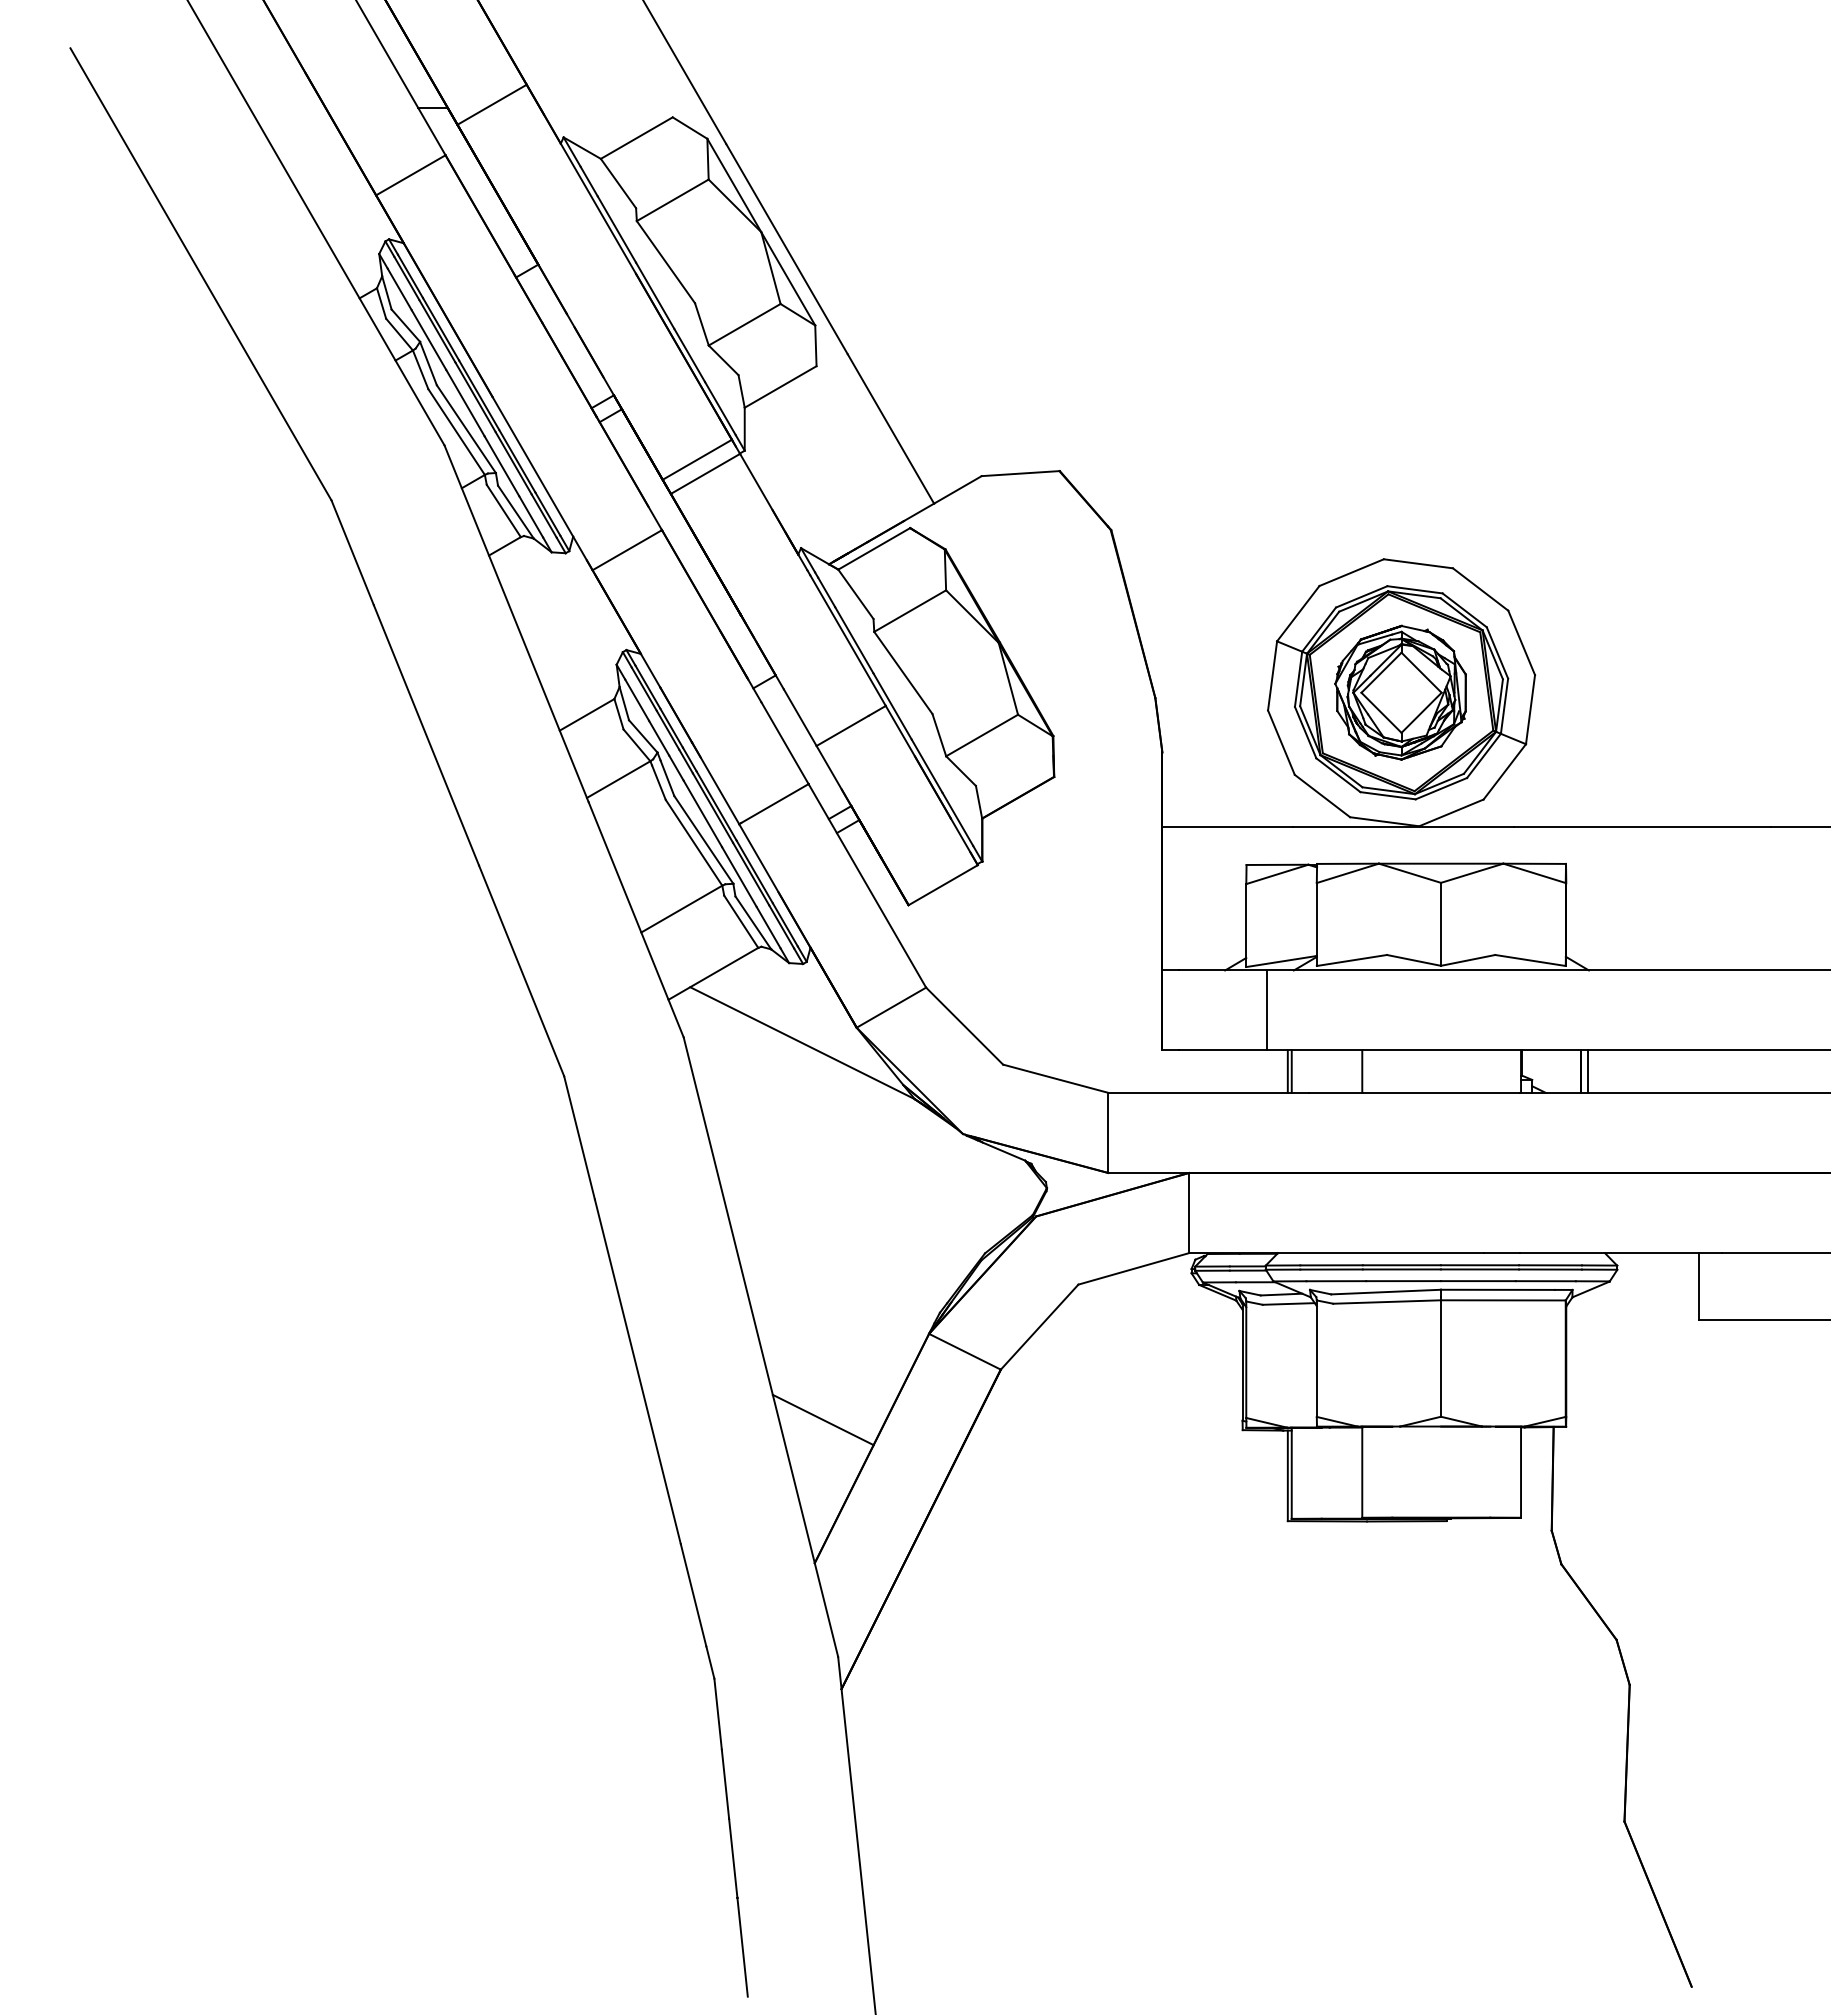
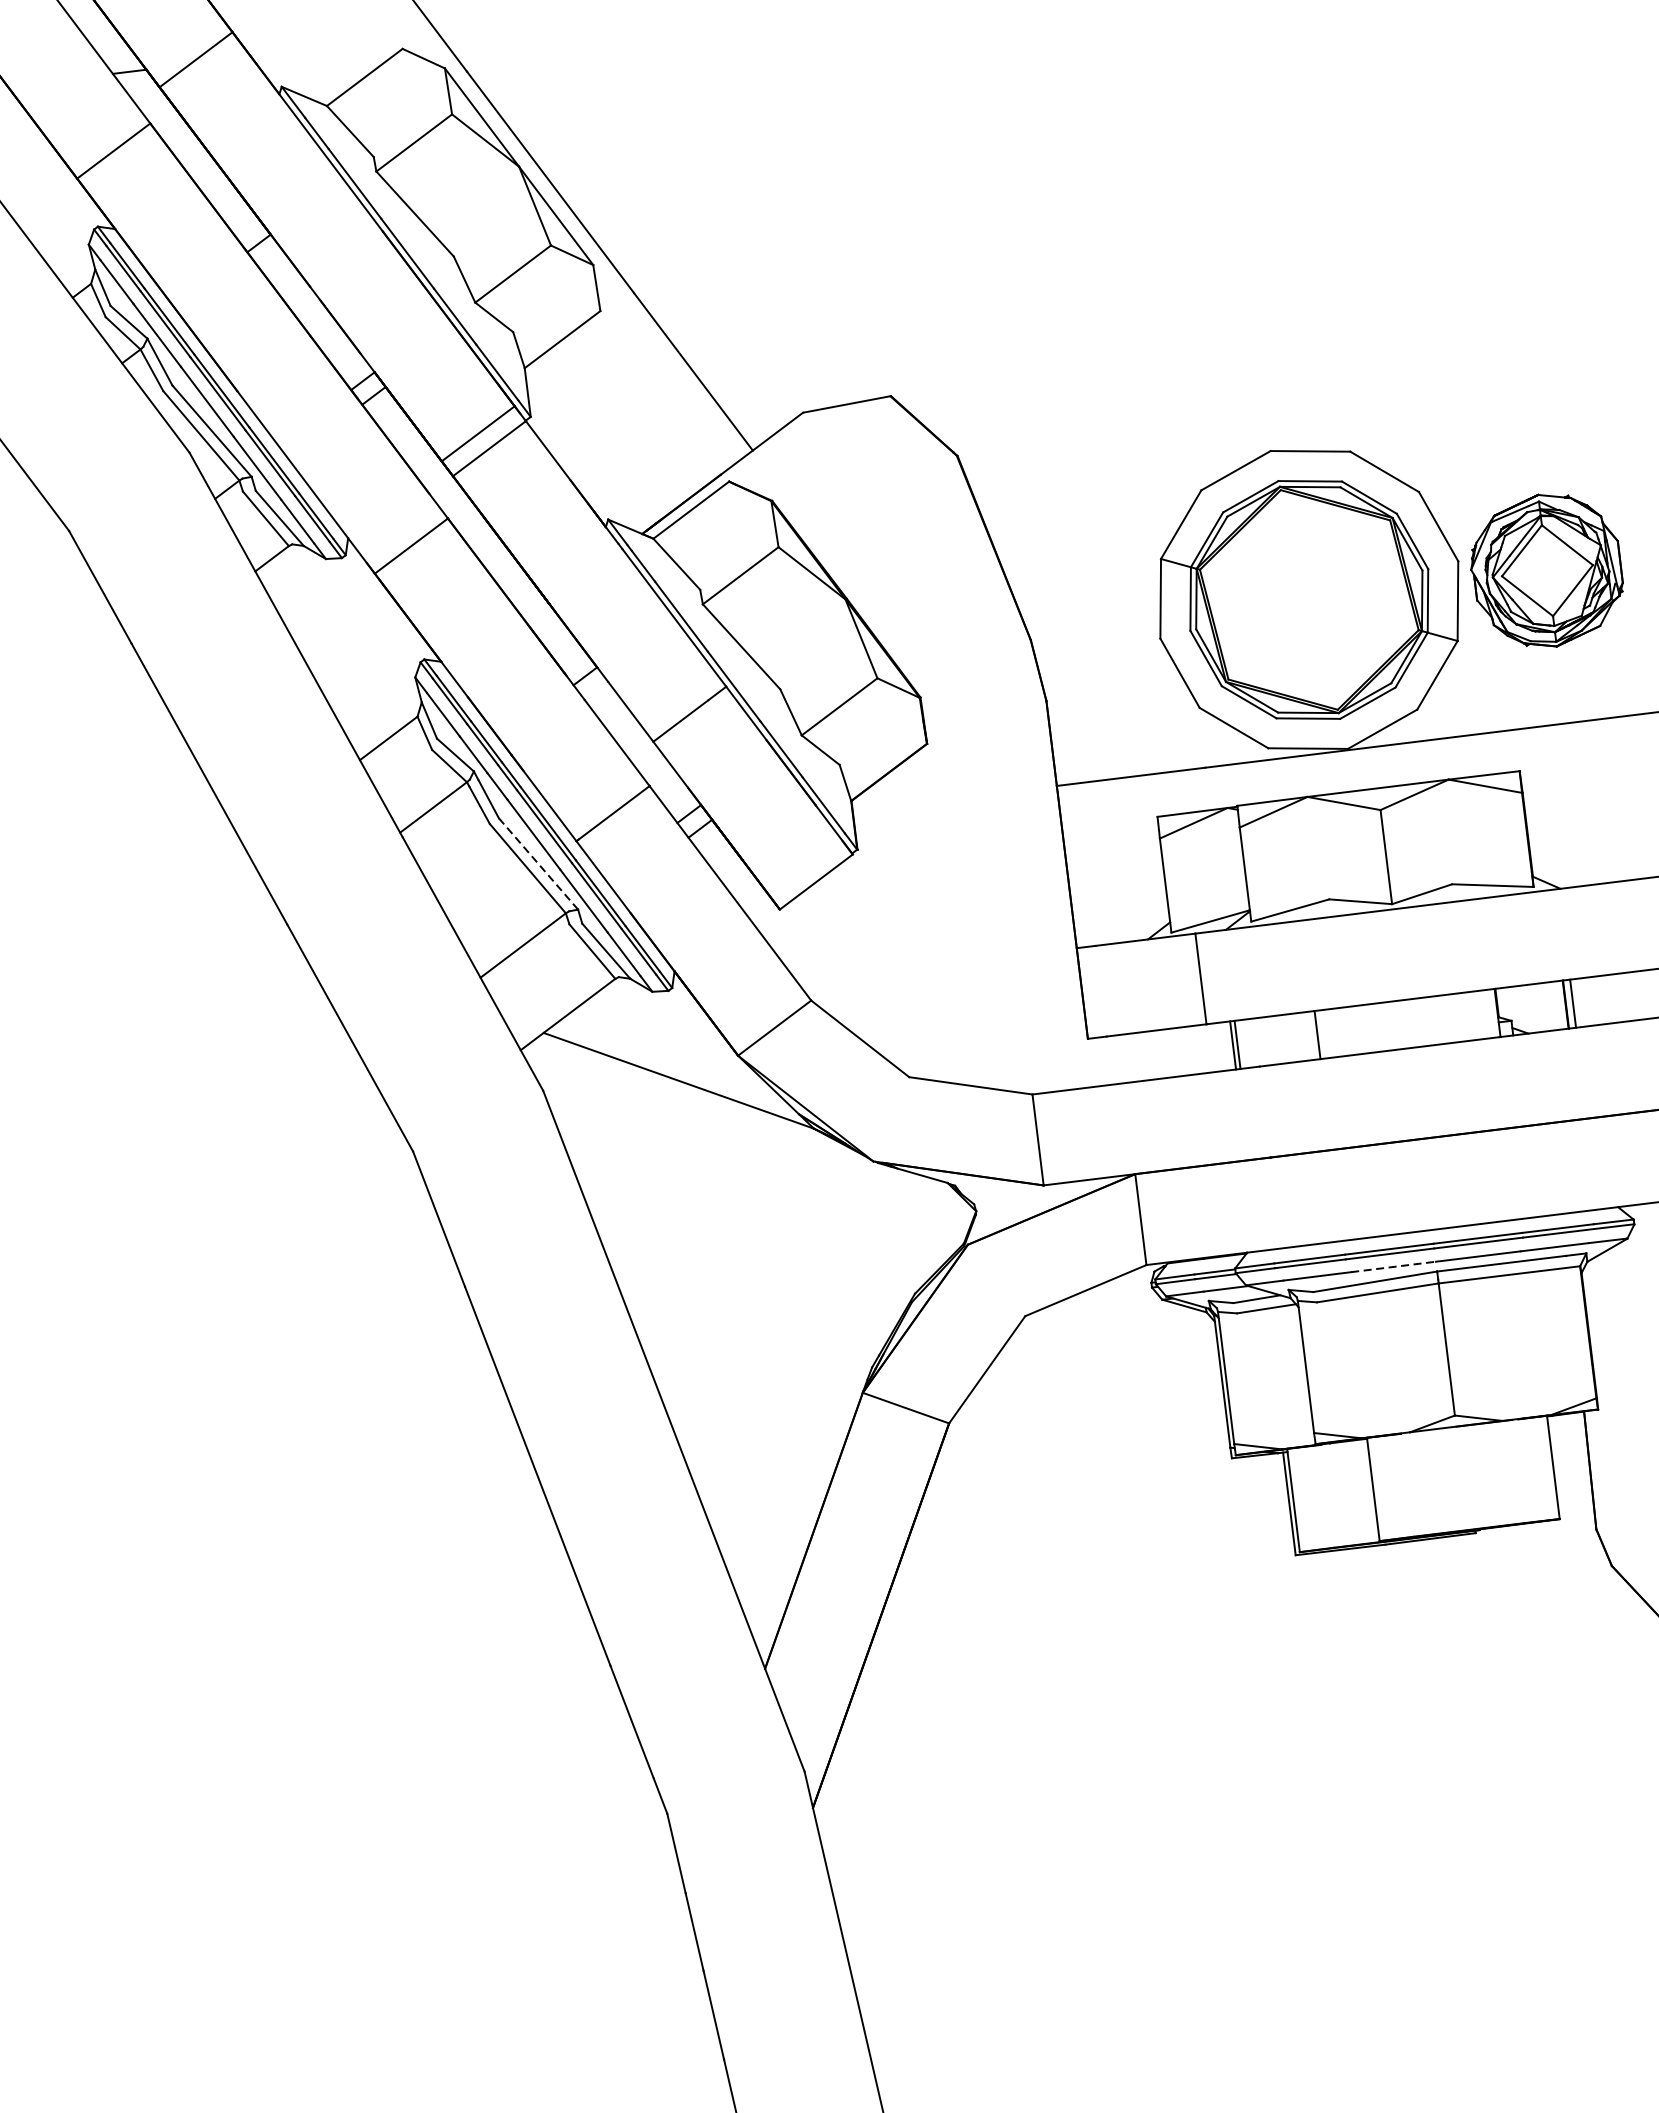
part: (1400, 692) -> (1546, 570), moved
line: (703, 839) -> (538, 863), solid -> dashed
line: (1404, 1281) -> (1394, 1267), solid -> dashed
line: (822, 1419) -> (753, 1504), removed

